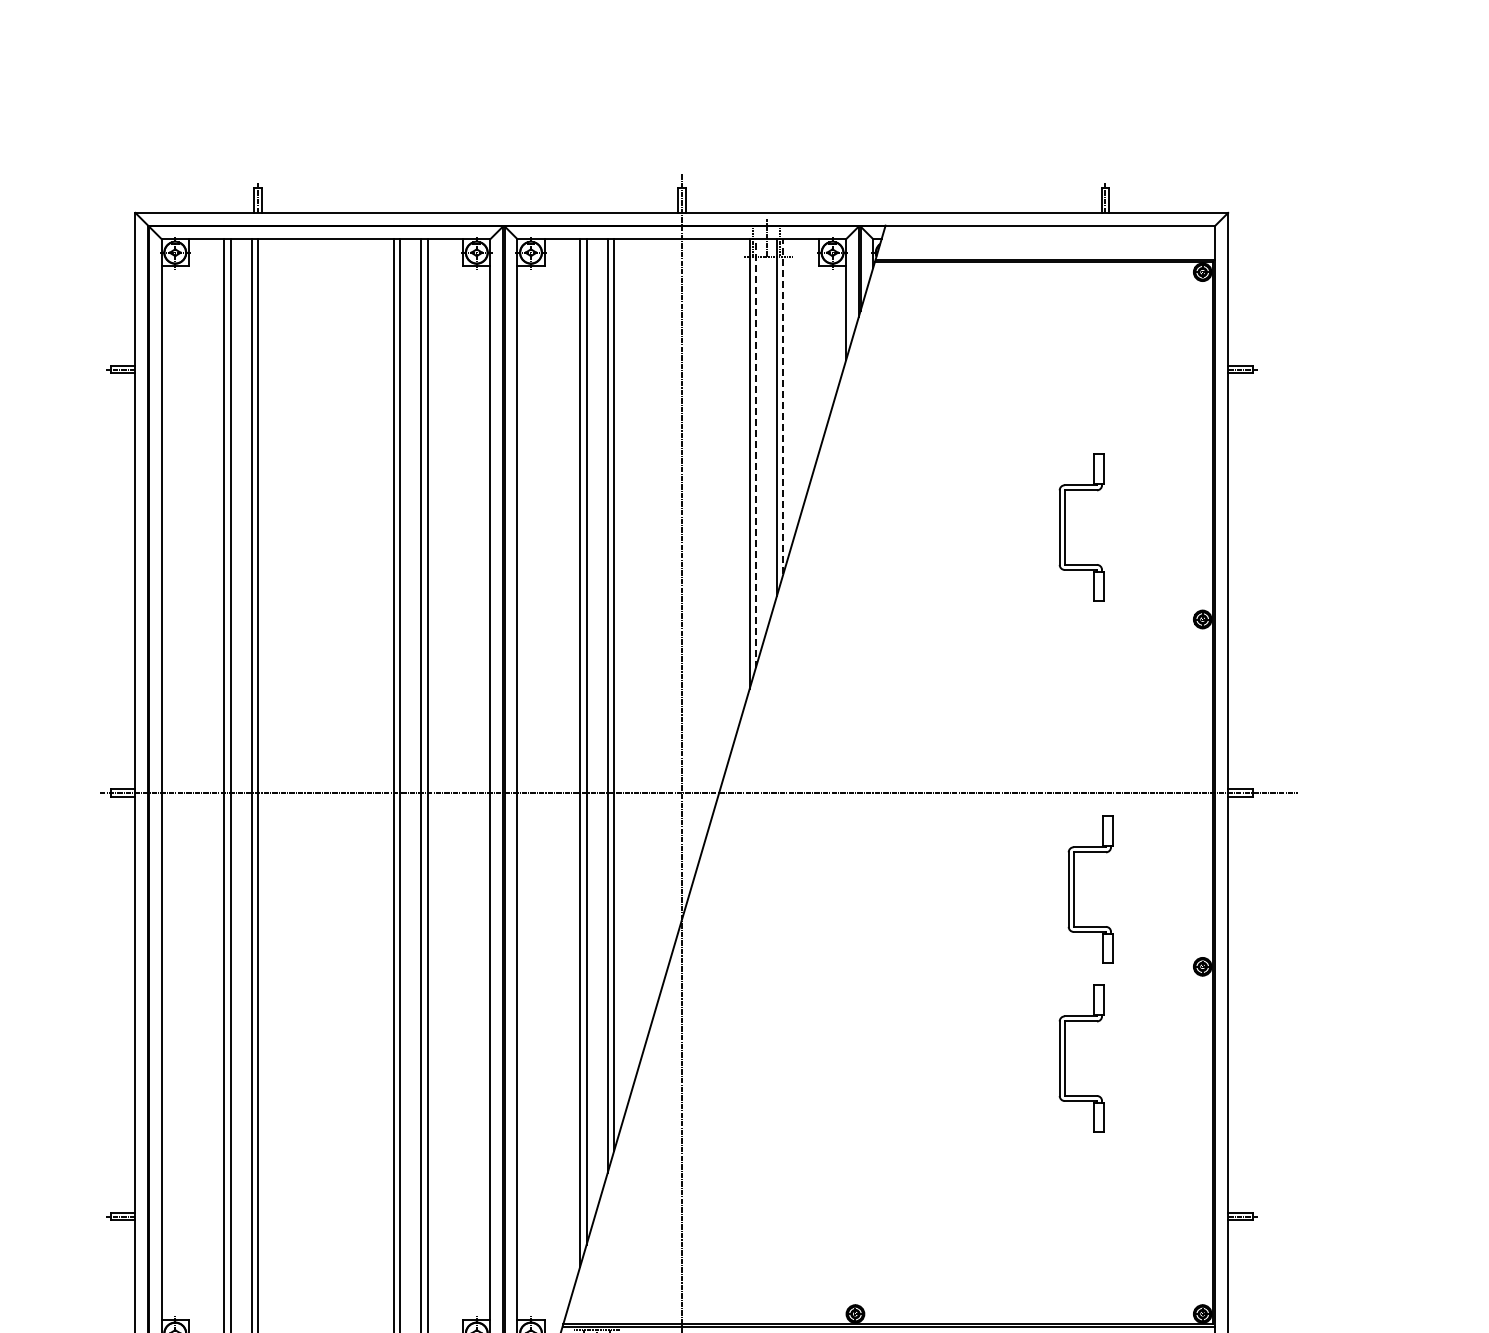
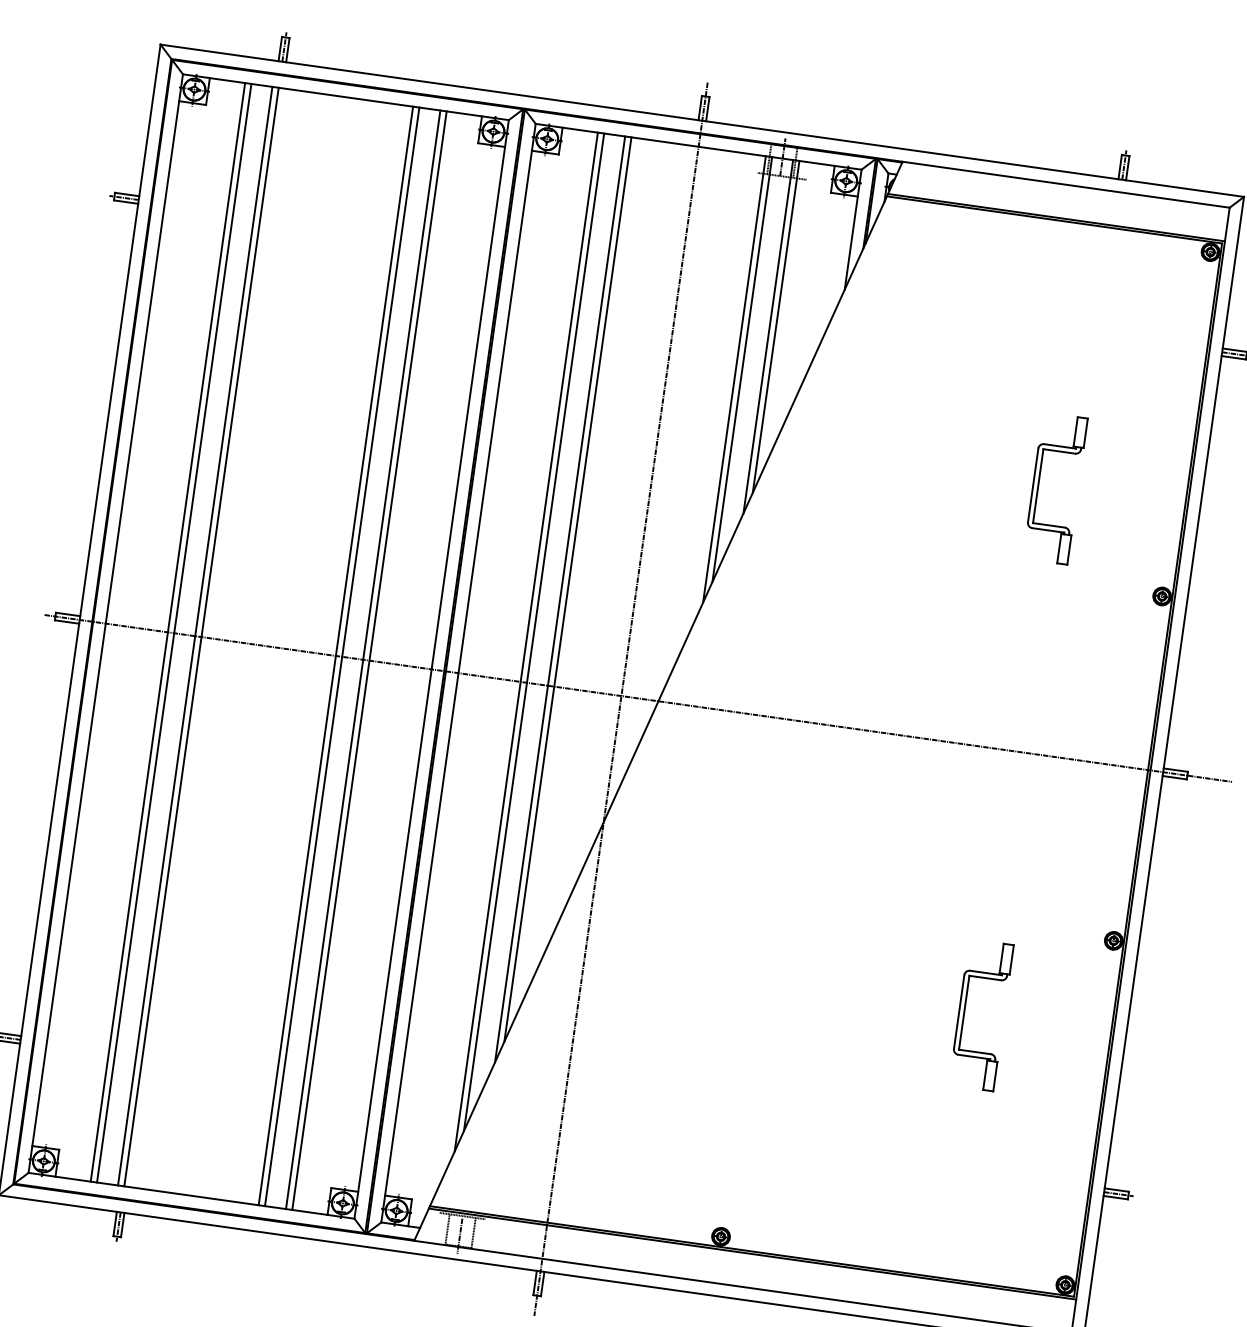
line: (783, 406) -> (776, 326), dashed -> solid
line: (755, 452) -> (742, 368), dashed -> solid
part: (1074, 889) -> (997, 846), removed

